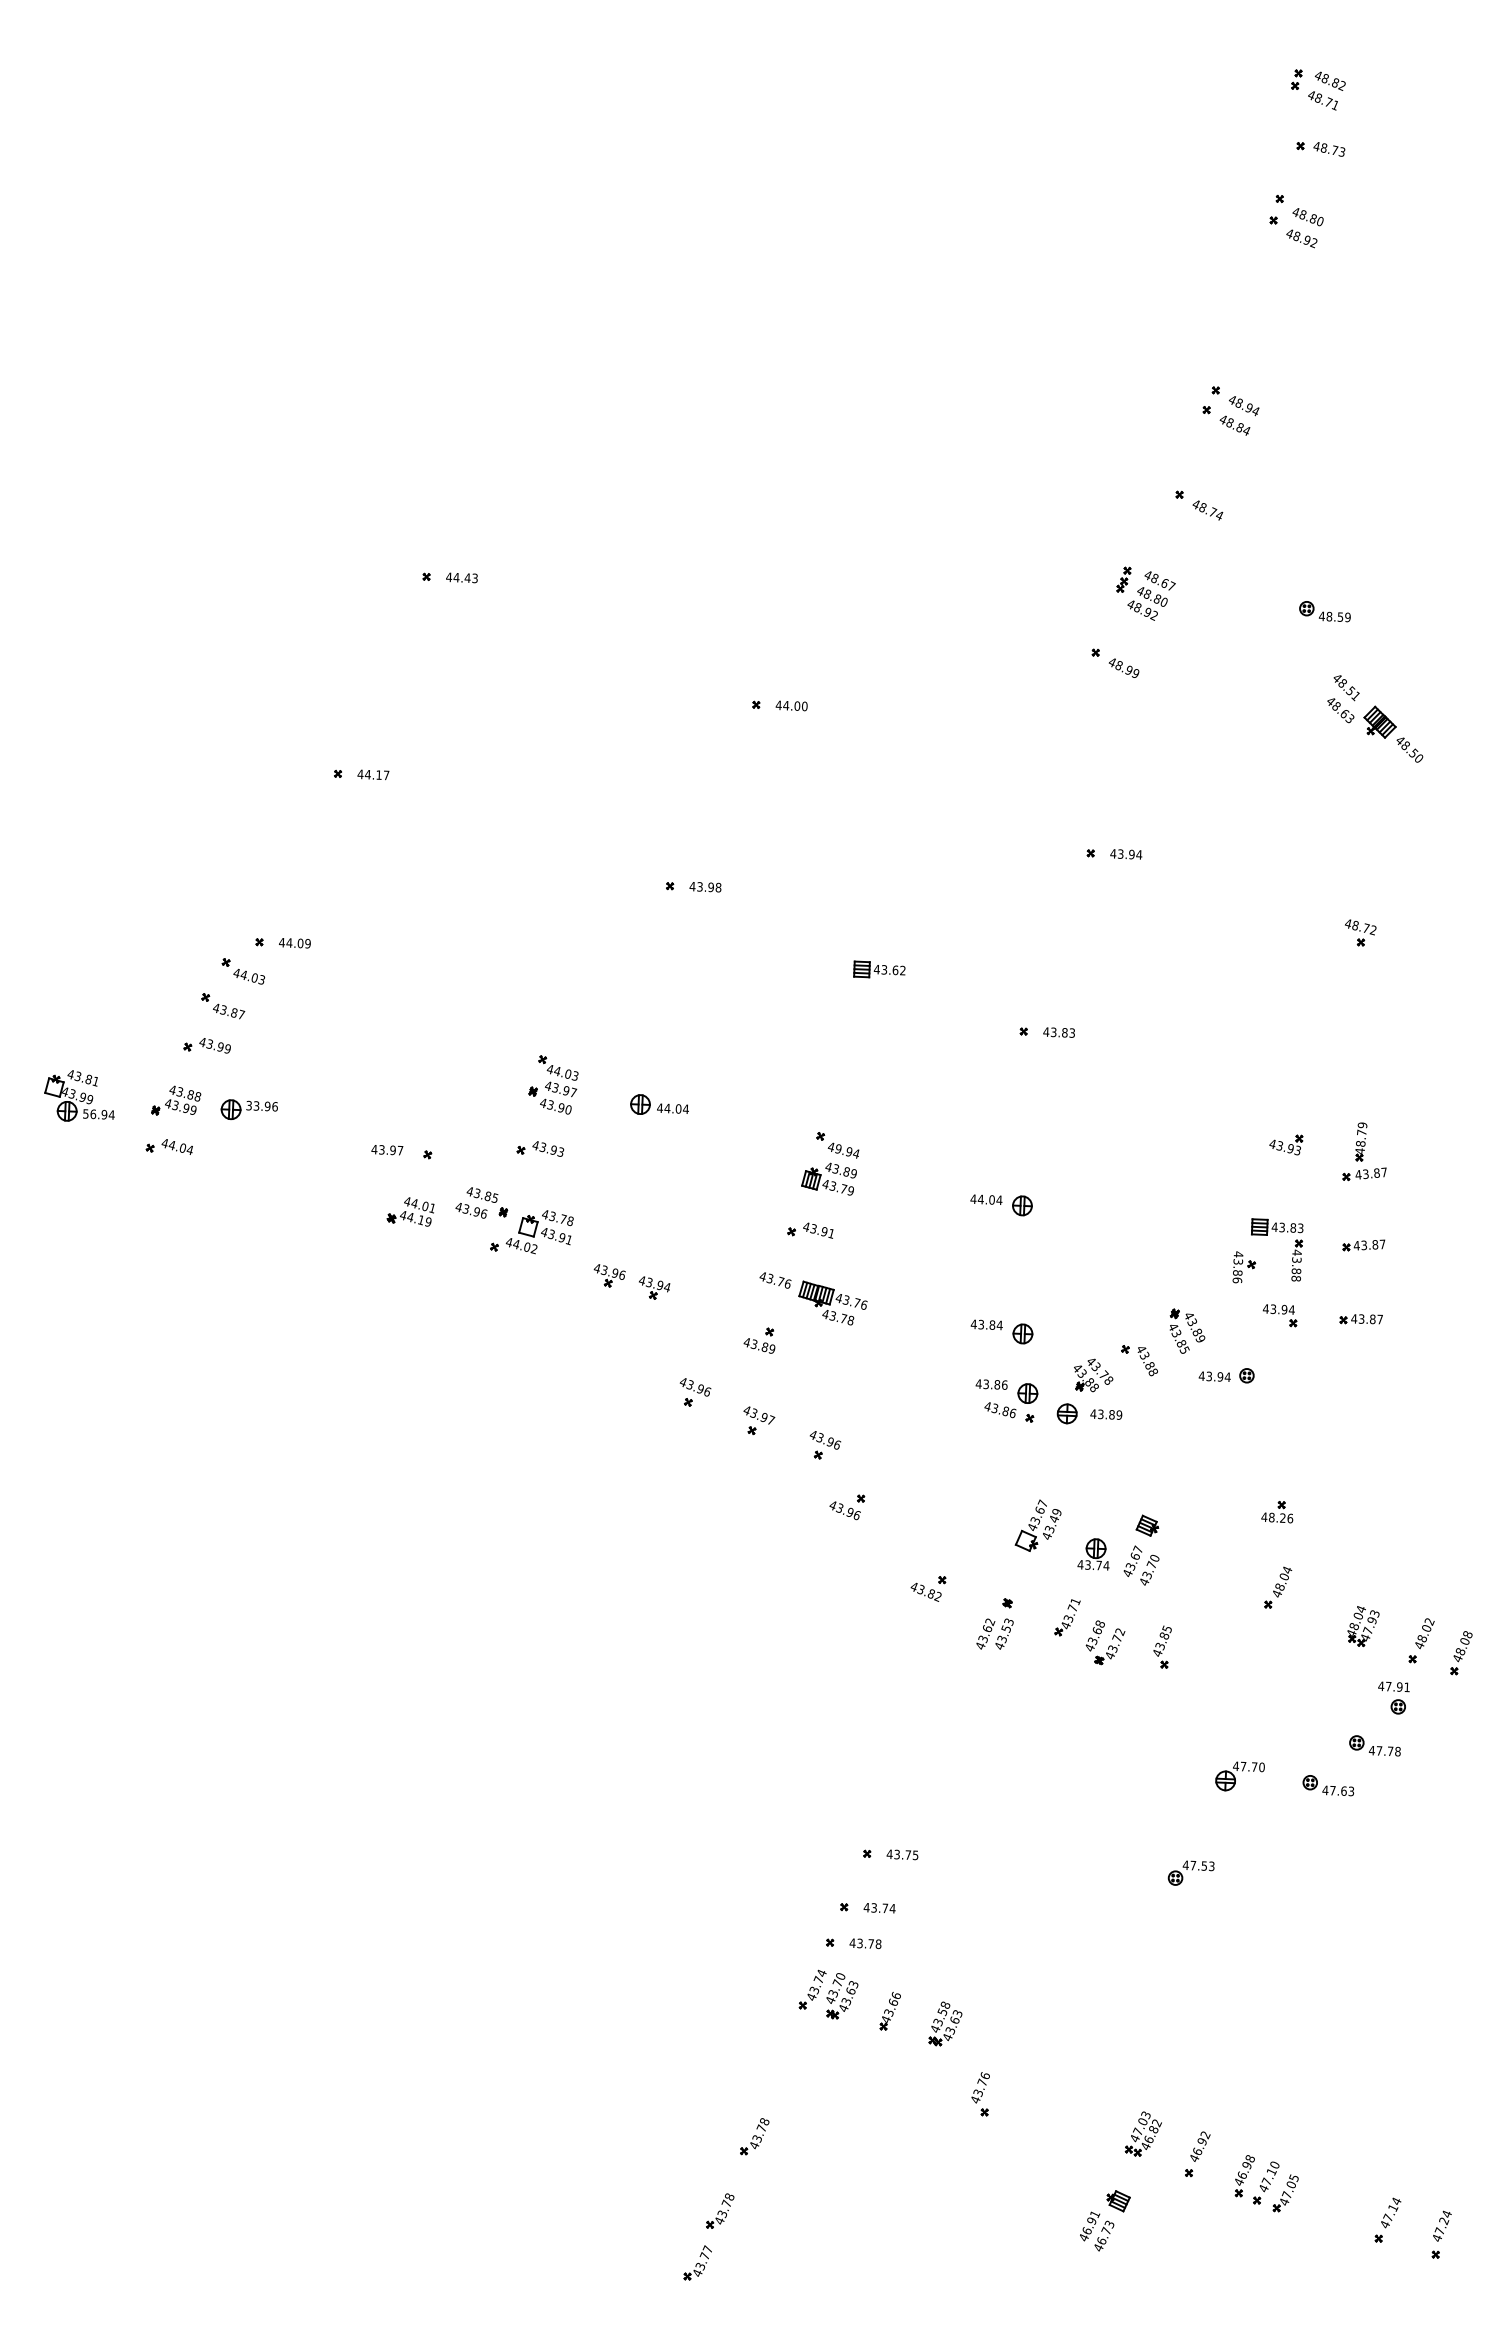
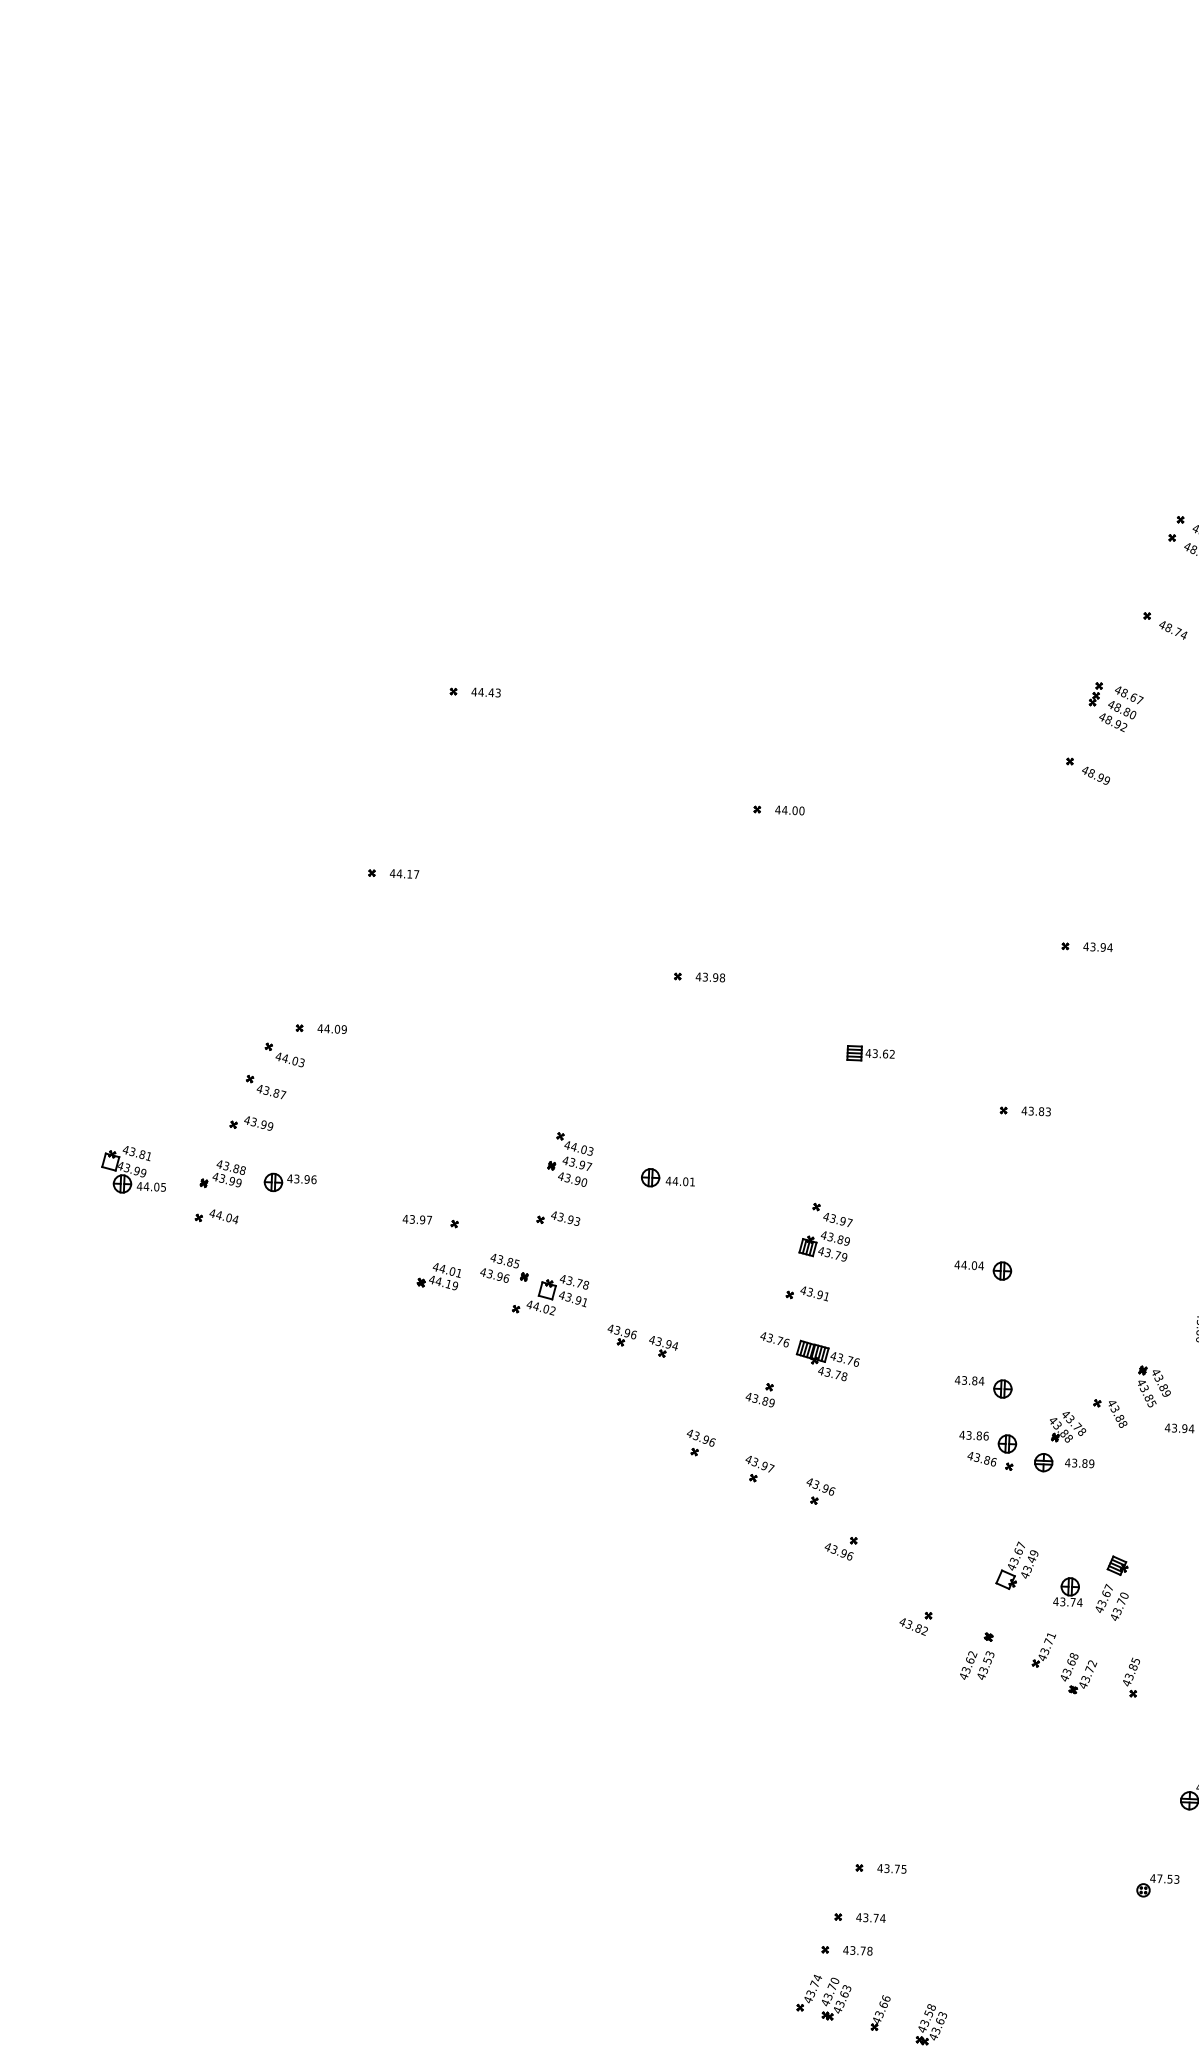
text: (249, 1105) -> (290, 1178), 33.96 -> 43.96
text: (685, 1108) -> (692, 1181), 44.04 -> 44.01
text: (98, 1114) -> (151, 1186), 56.94 -> 44.05
text: (847, 1151) -> (841, 1220), 49.94 -> 43.97

